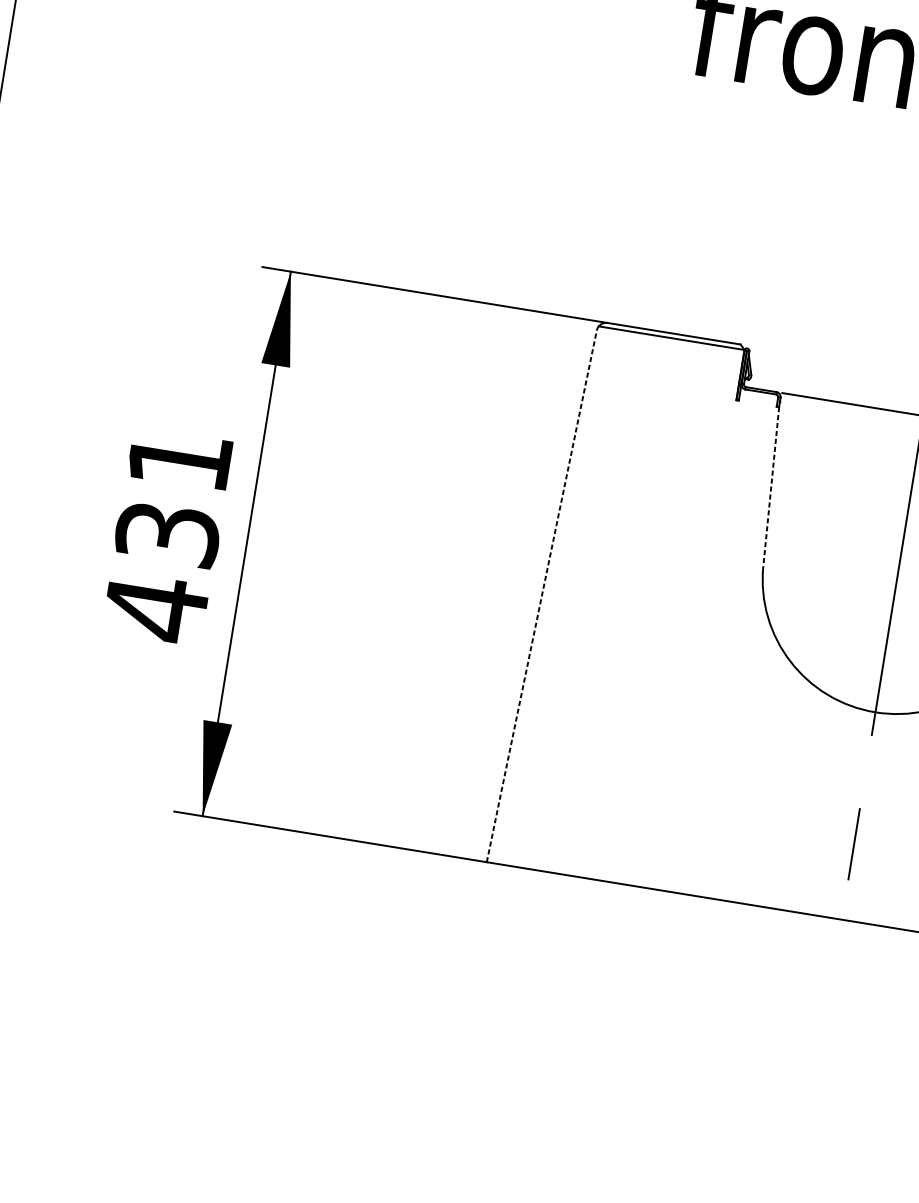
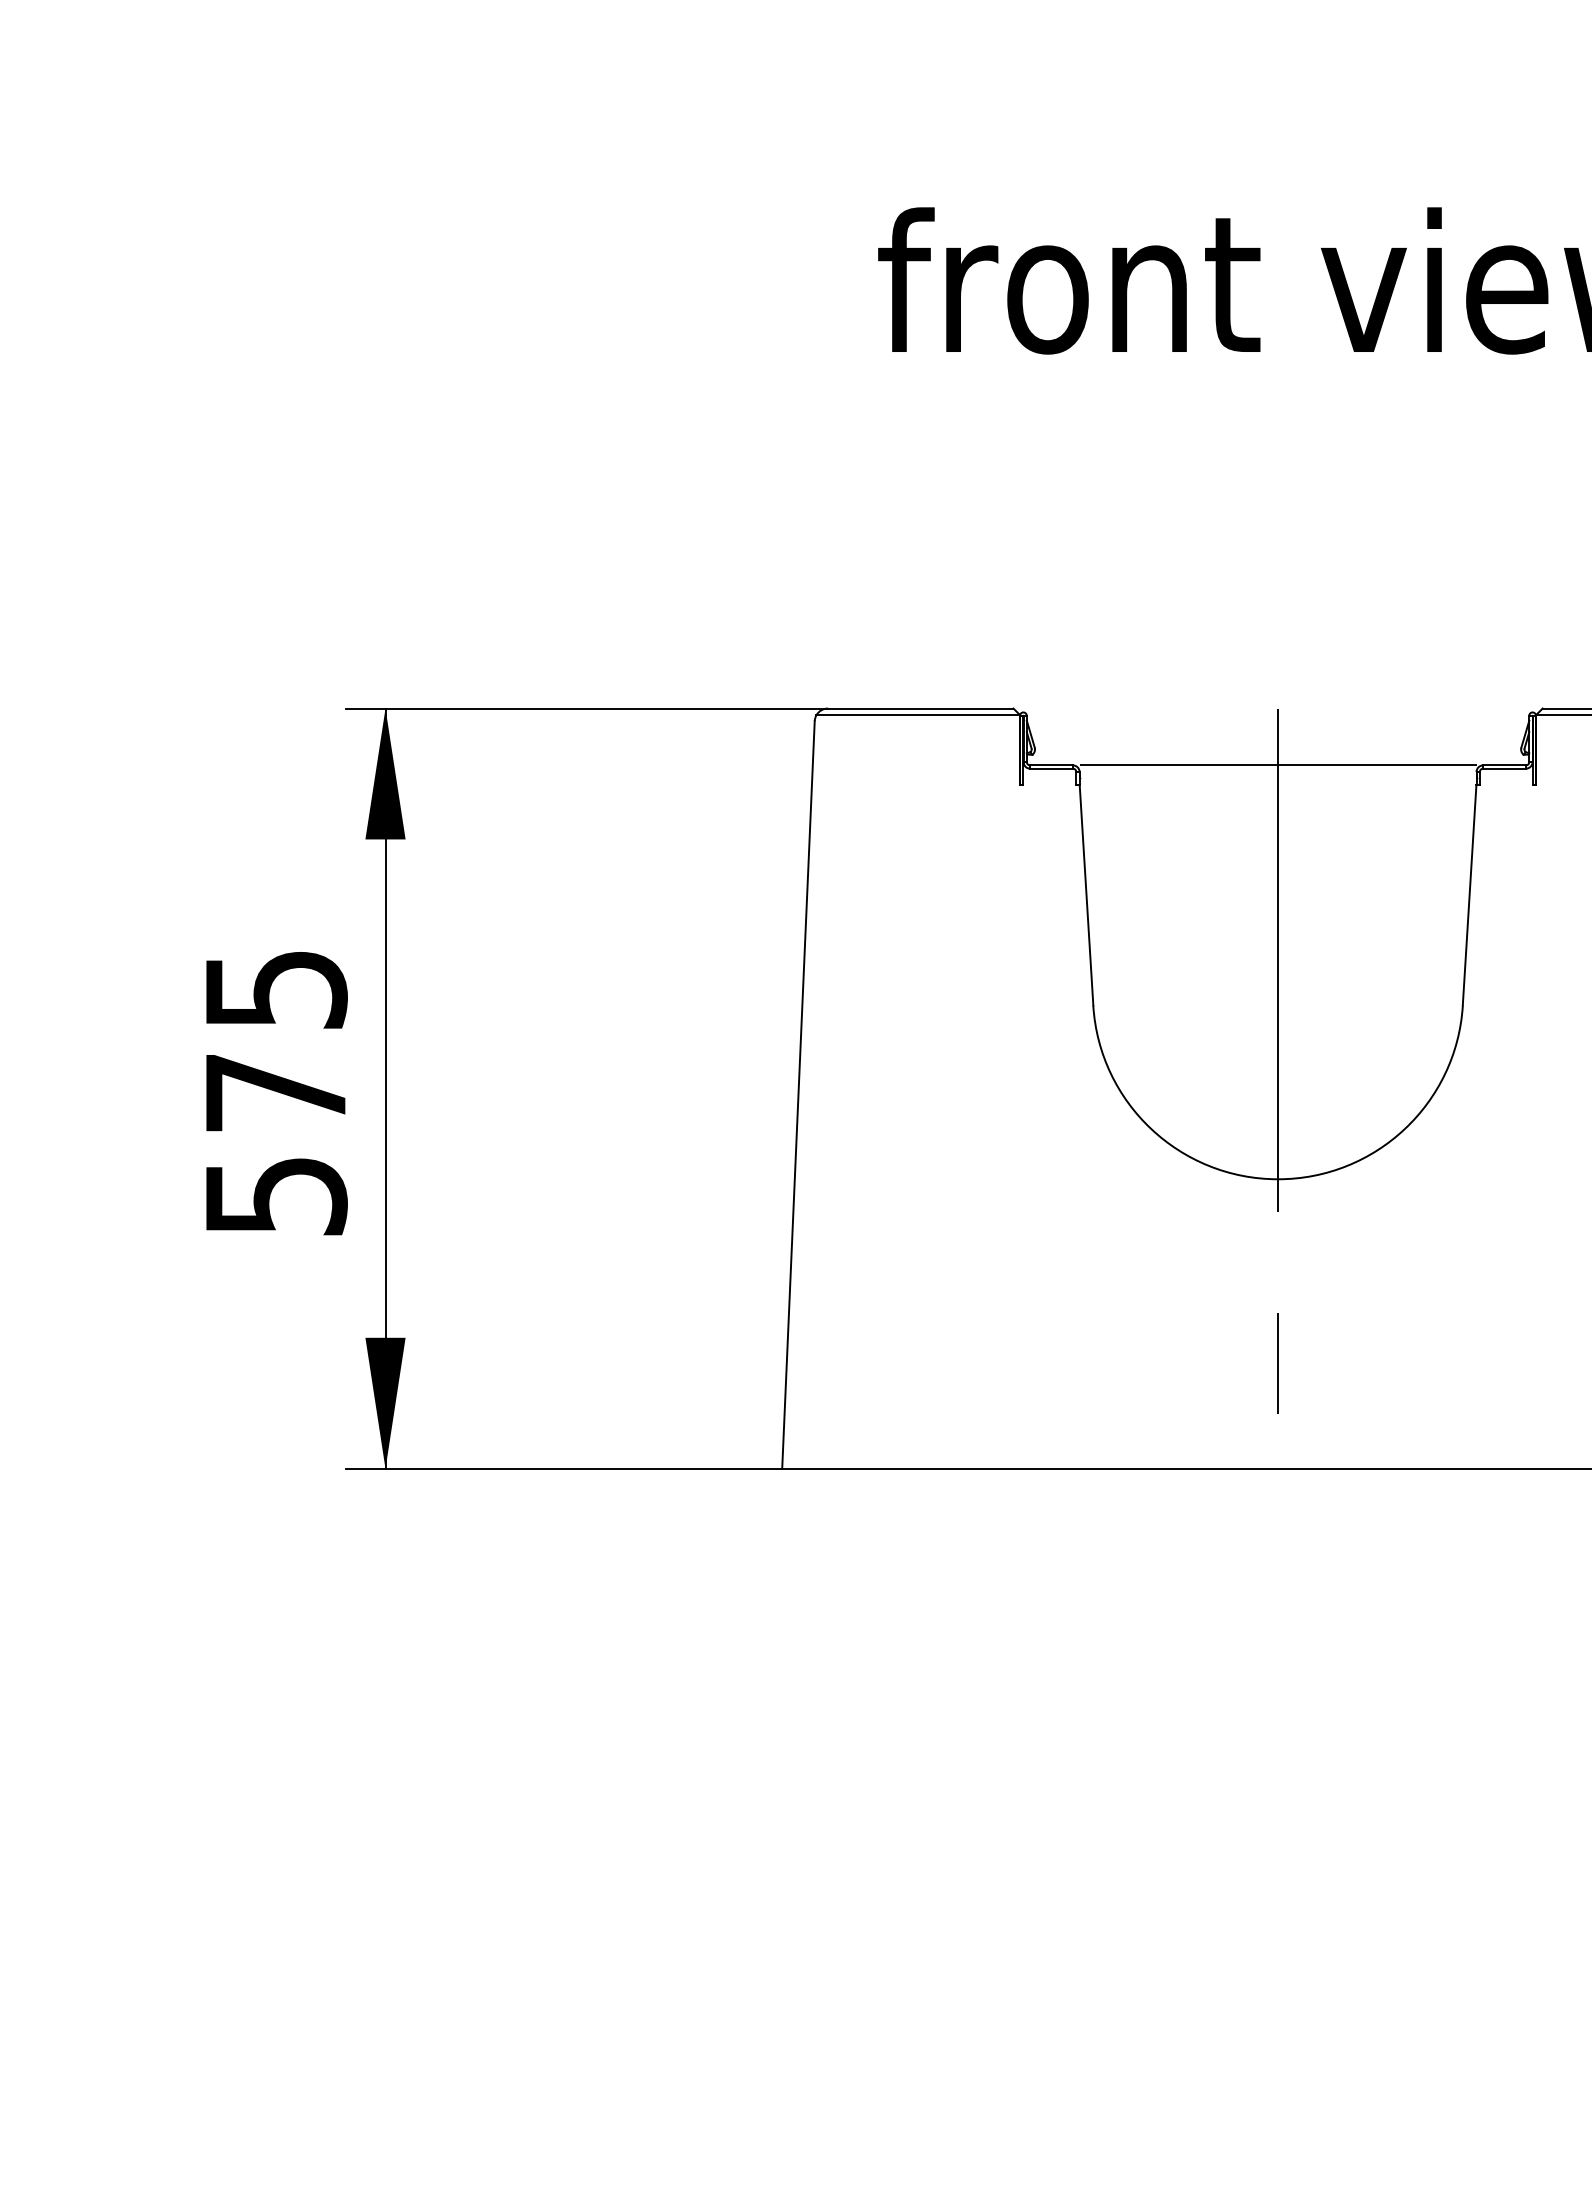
line: (771, 486) -> (1086, 895), dashed -> solid
text: (167, 536) -> (275, 1095), 431 -> 575
line: (541, 595) -> (798, 1094), dashed -> solid

